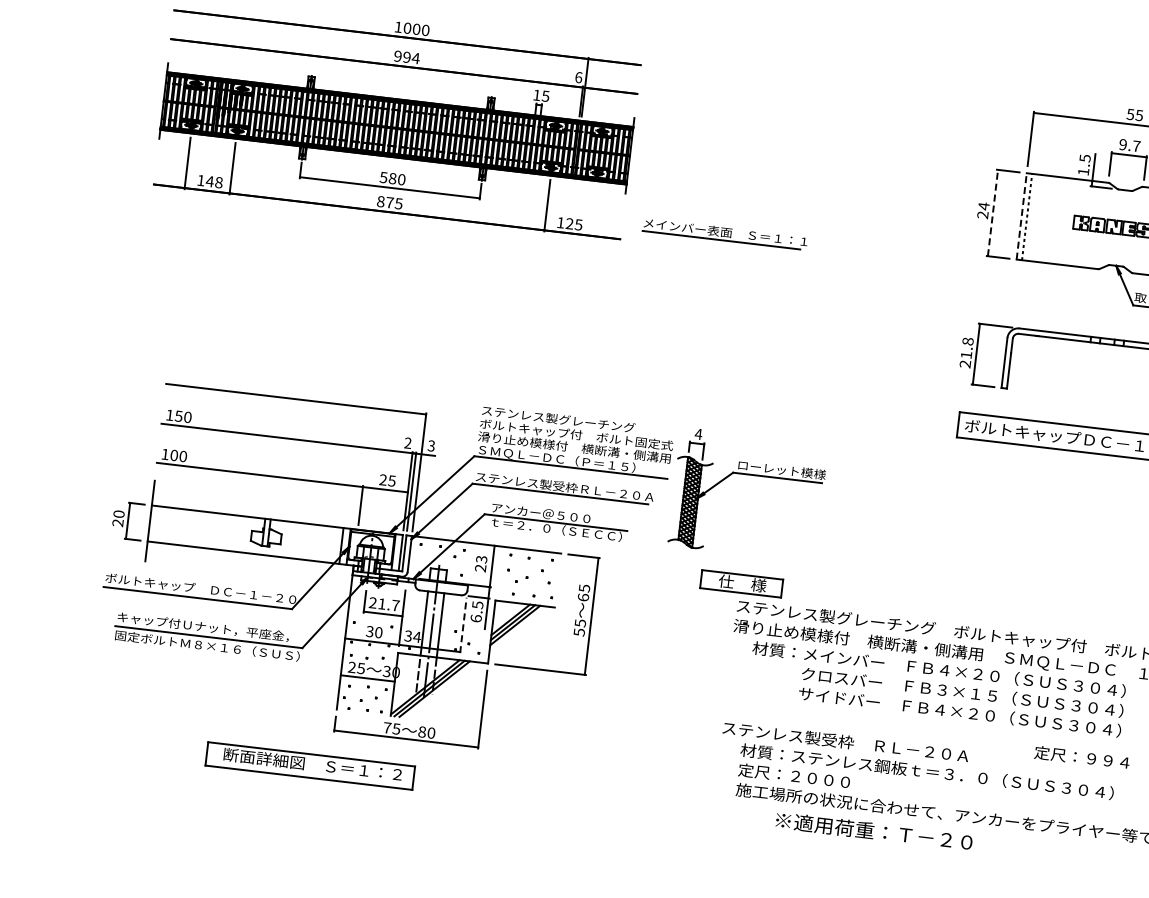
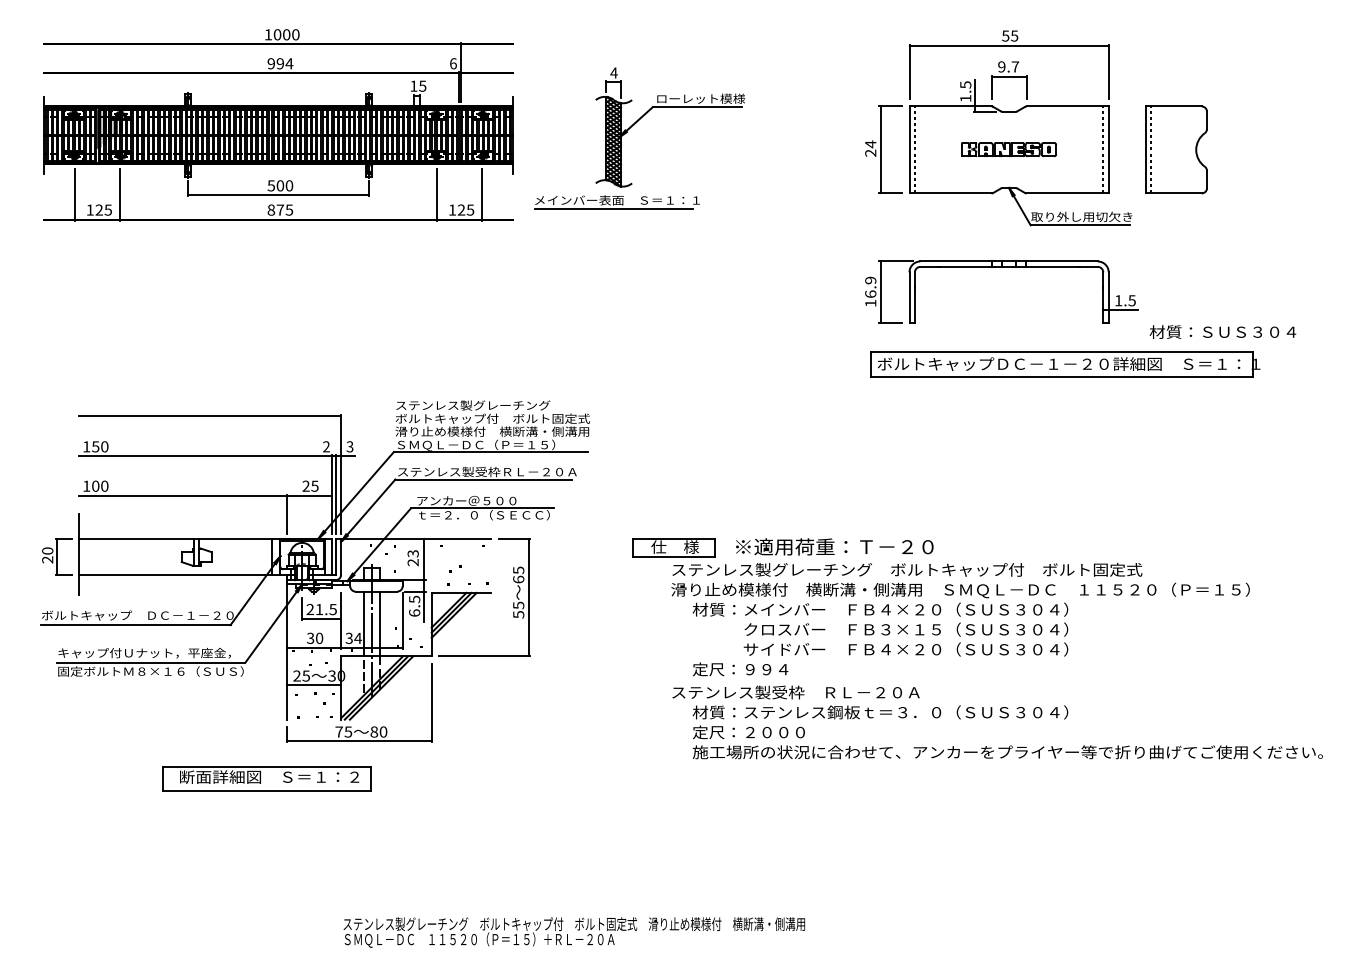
text: (392, 178) -> (280, 185), 580 -> 500
text: (214, 181) -> (103, 209), 148 -> 125
line: (592, 210) -> (482, 194), added
line: (992, 212) -> (880, 149), dashed -> solid
line: (1021, 215) -> (909, 149), dashed -> solid
text: (966, 352) -> (870, 291), 21.8 -> 16.9
part: (749, 474) -> (669, 107), moved
text: (395, 605) -> (332, 609), 21.7 -> 21.5
line: (463, 625) -> (402, 621), dashed -> solid
text: (1081, 757) -> (740, 669), moved
text: (874, 830) -> (834, 546), moved

